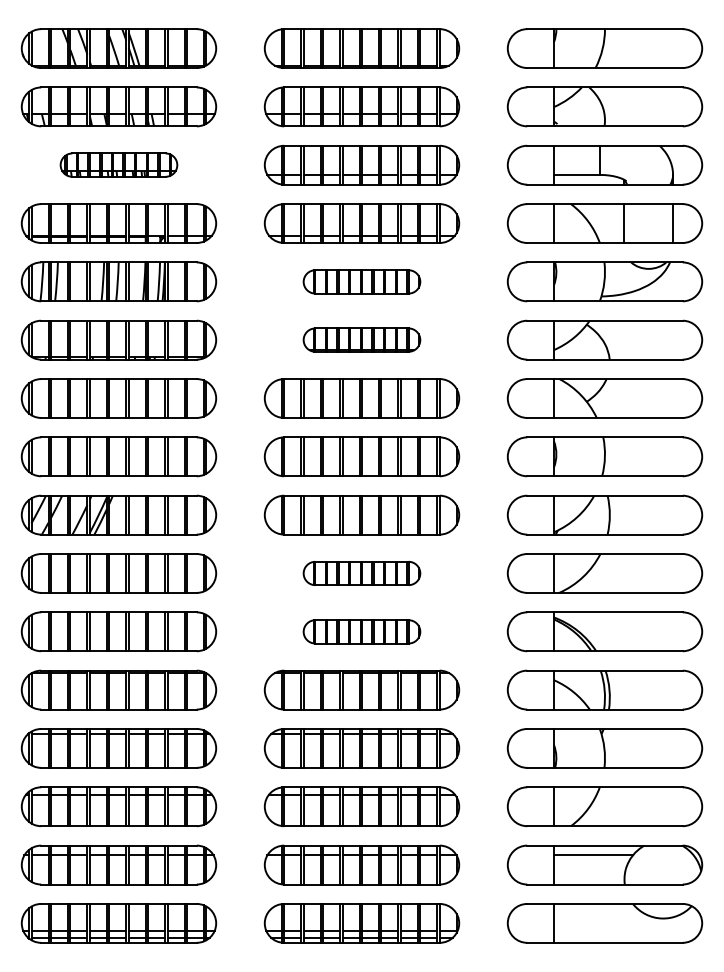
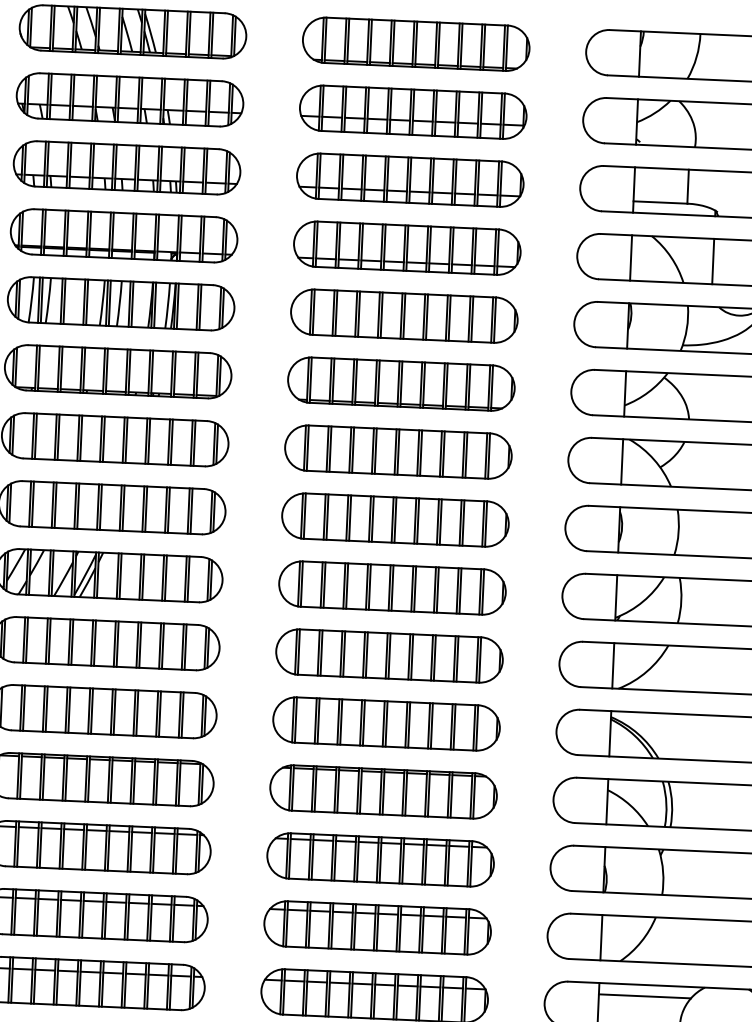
part: (118, 164) -> (126, 166), size x1.67
part: (361, 281) -> (403, 315), size x1.67
part: (361, 339) -> (400, 383), size x1.67
part: (361, 573) -> (388, 656), size x1.67
part: (361, 631) -> (385, 723), size x1.67

